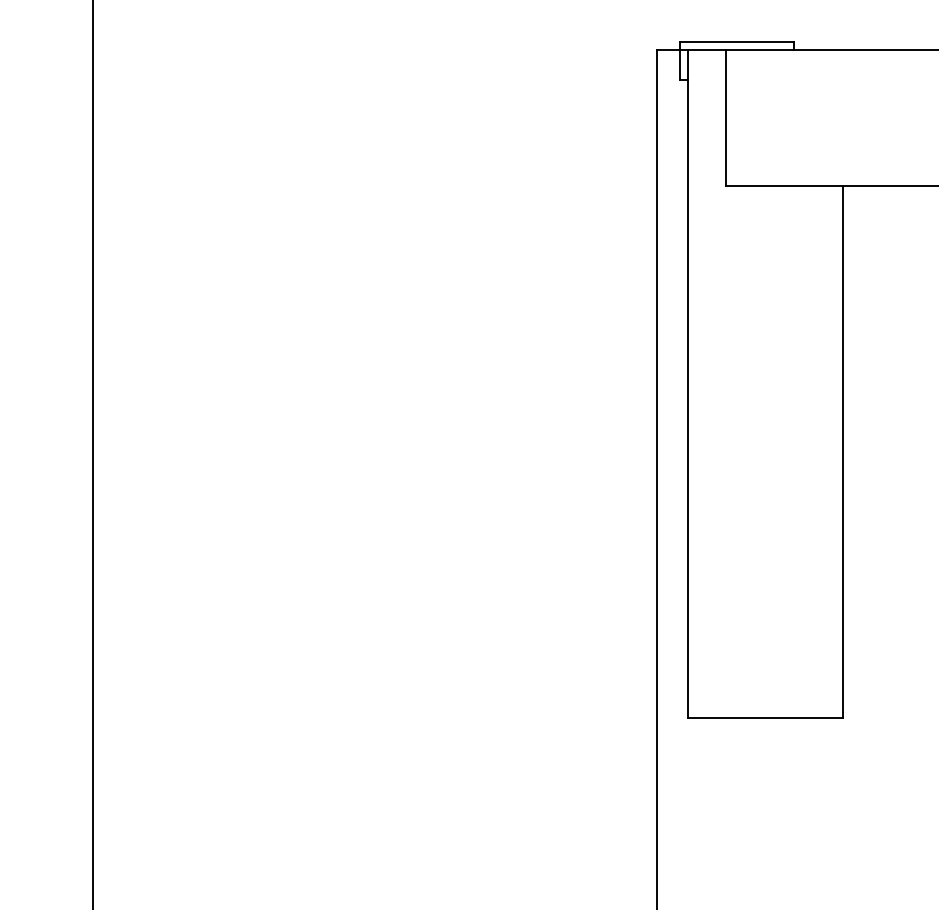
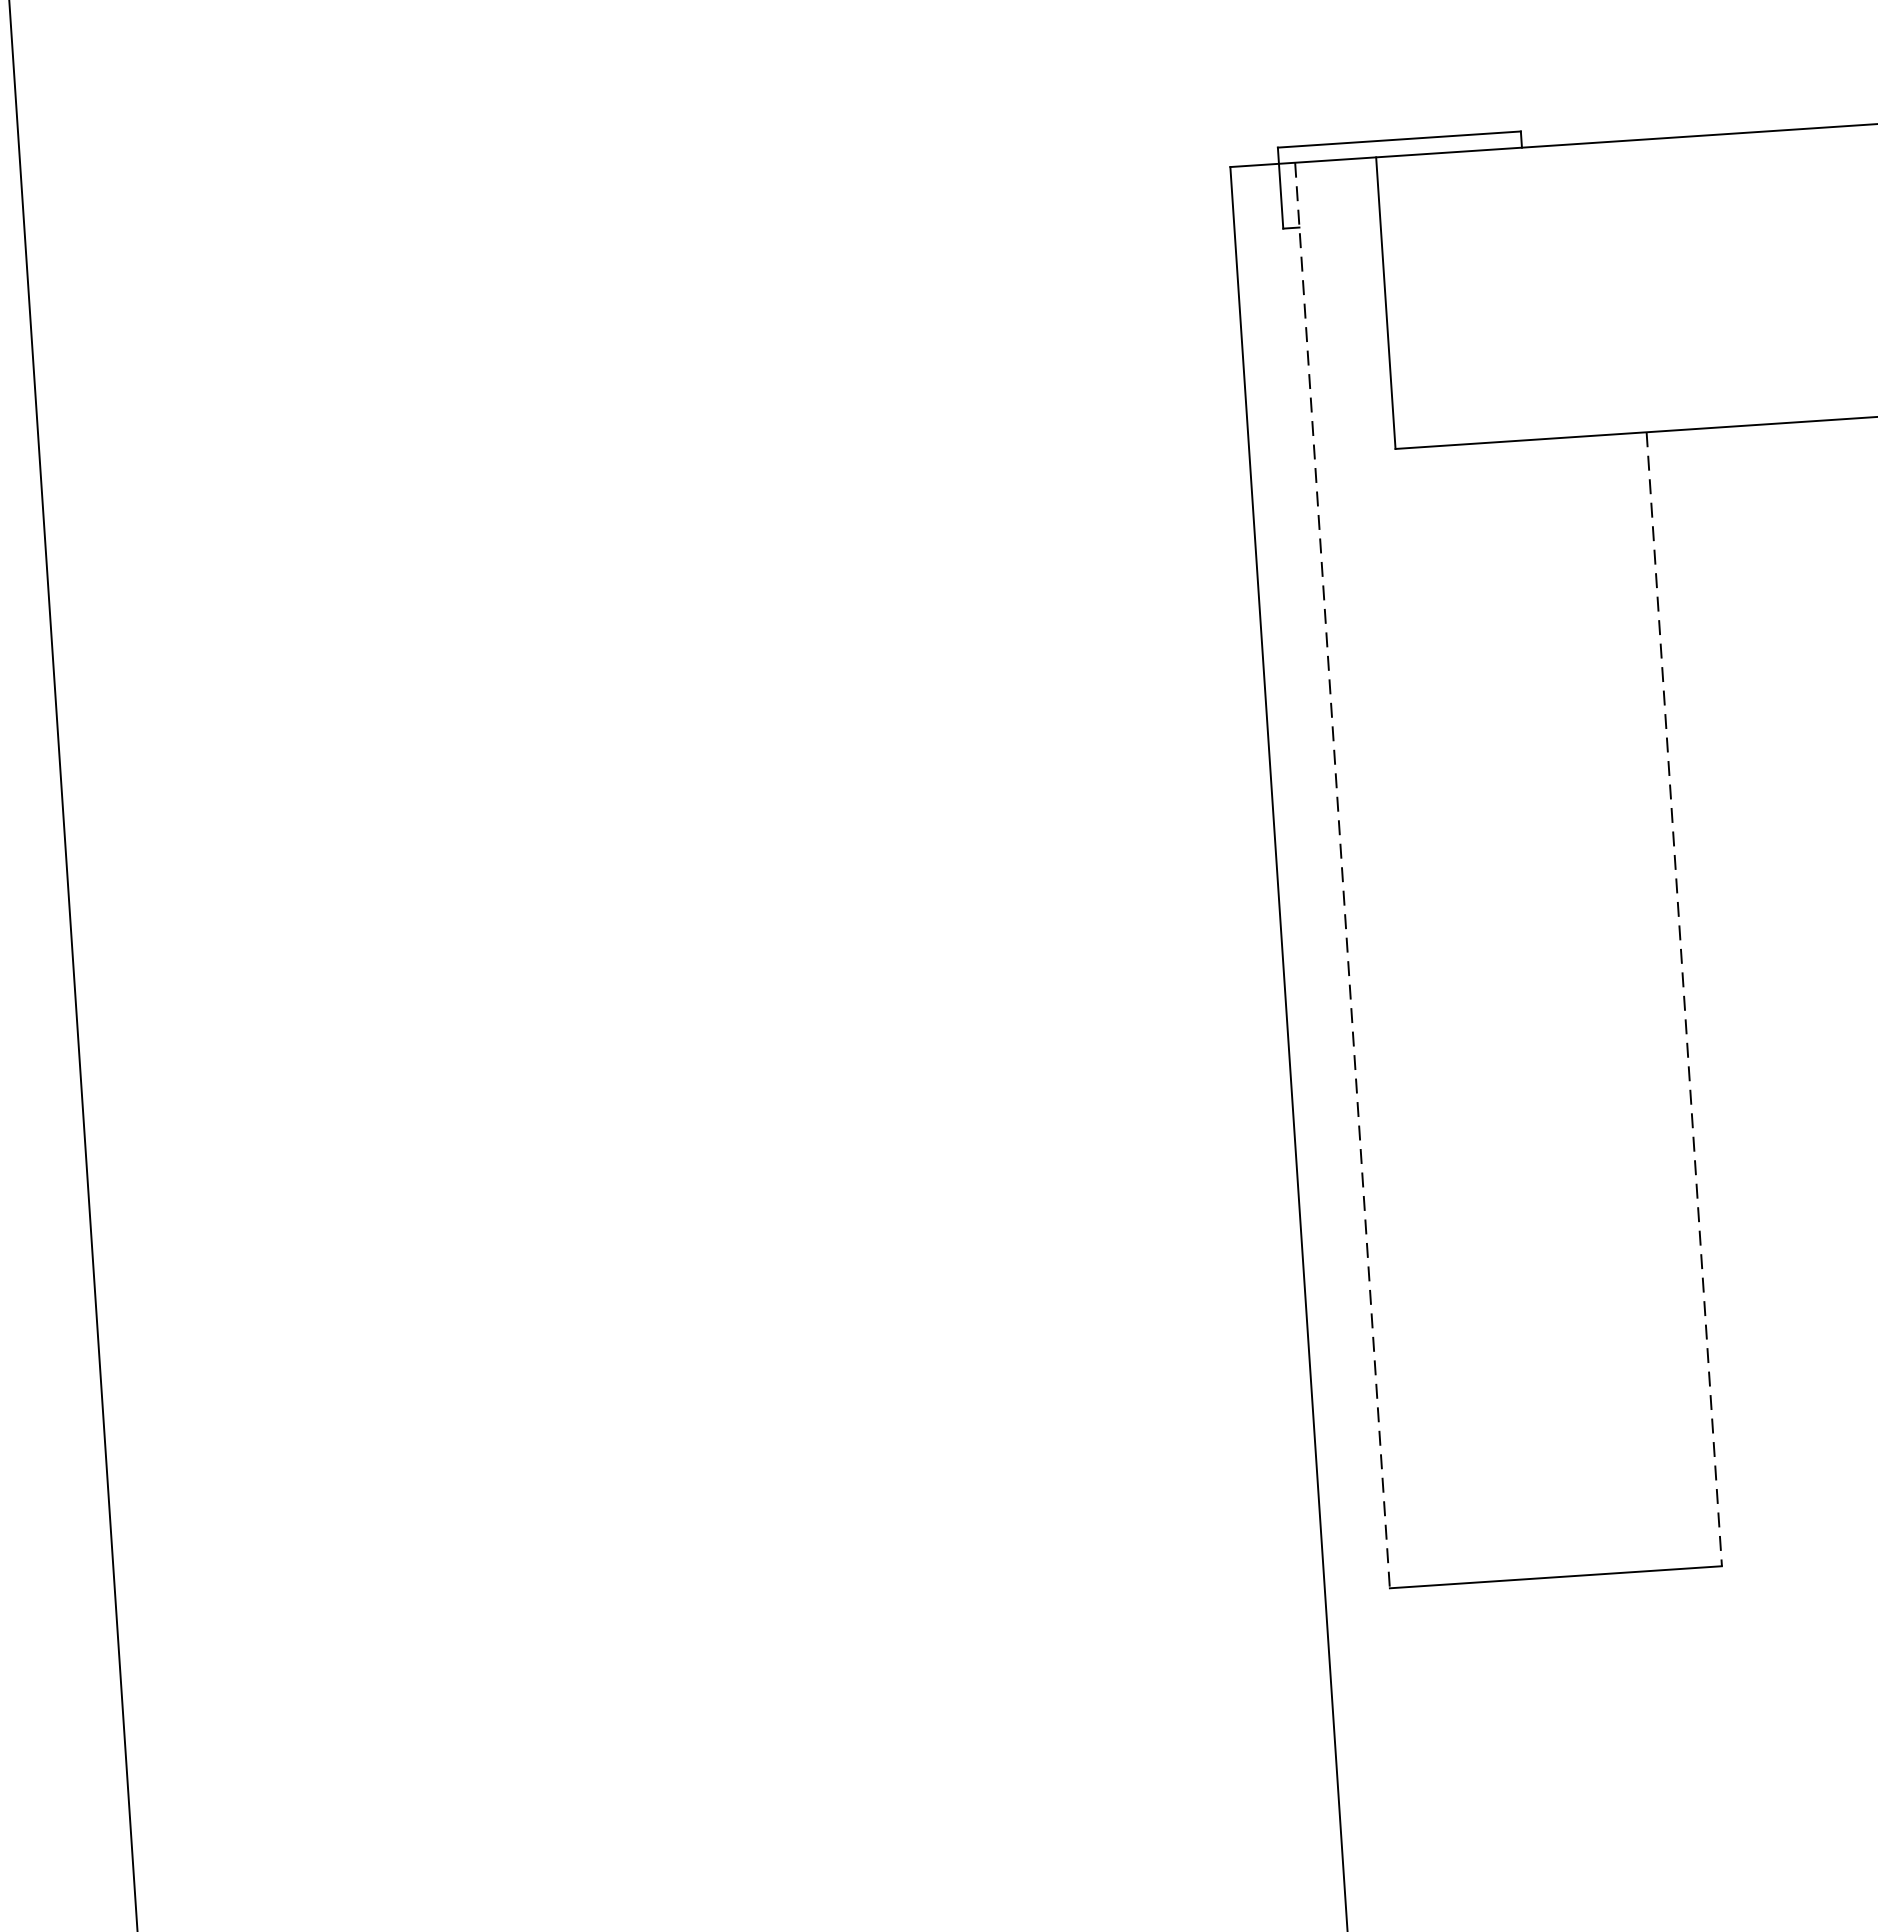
line: (687, 383) -> (1341, 875), solid -> dashed
line: (843, 452) -> (1684, 1000), solid -> dashed

